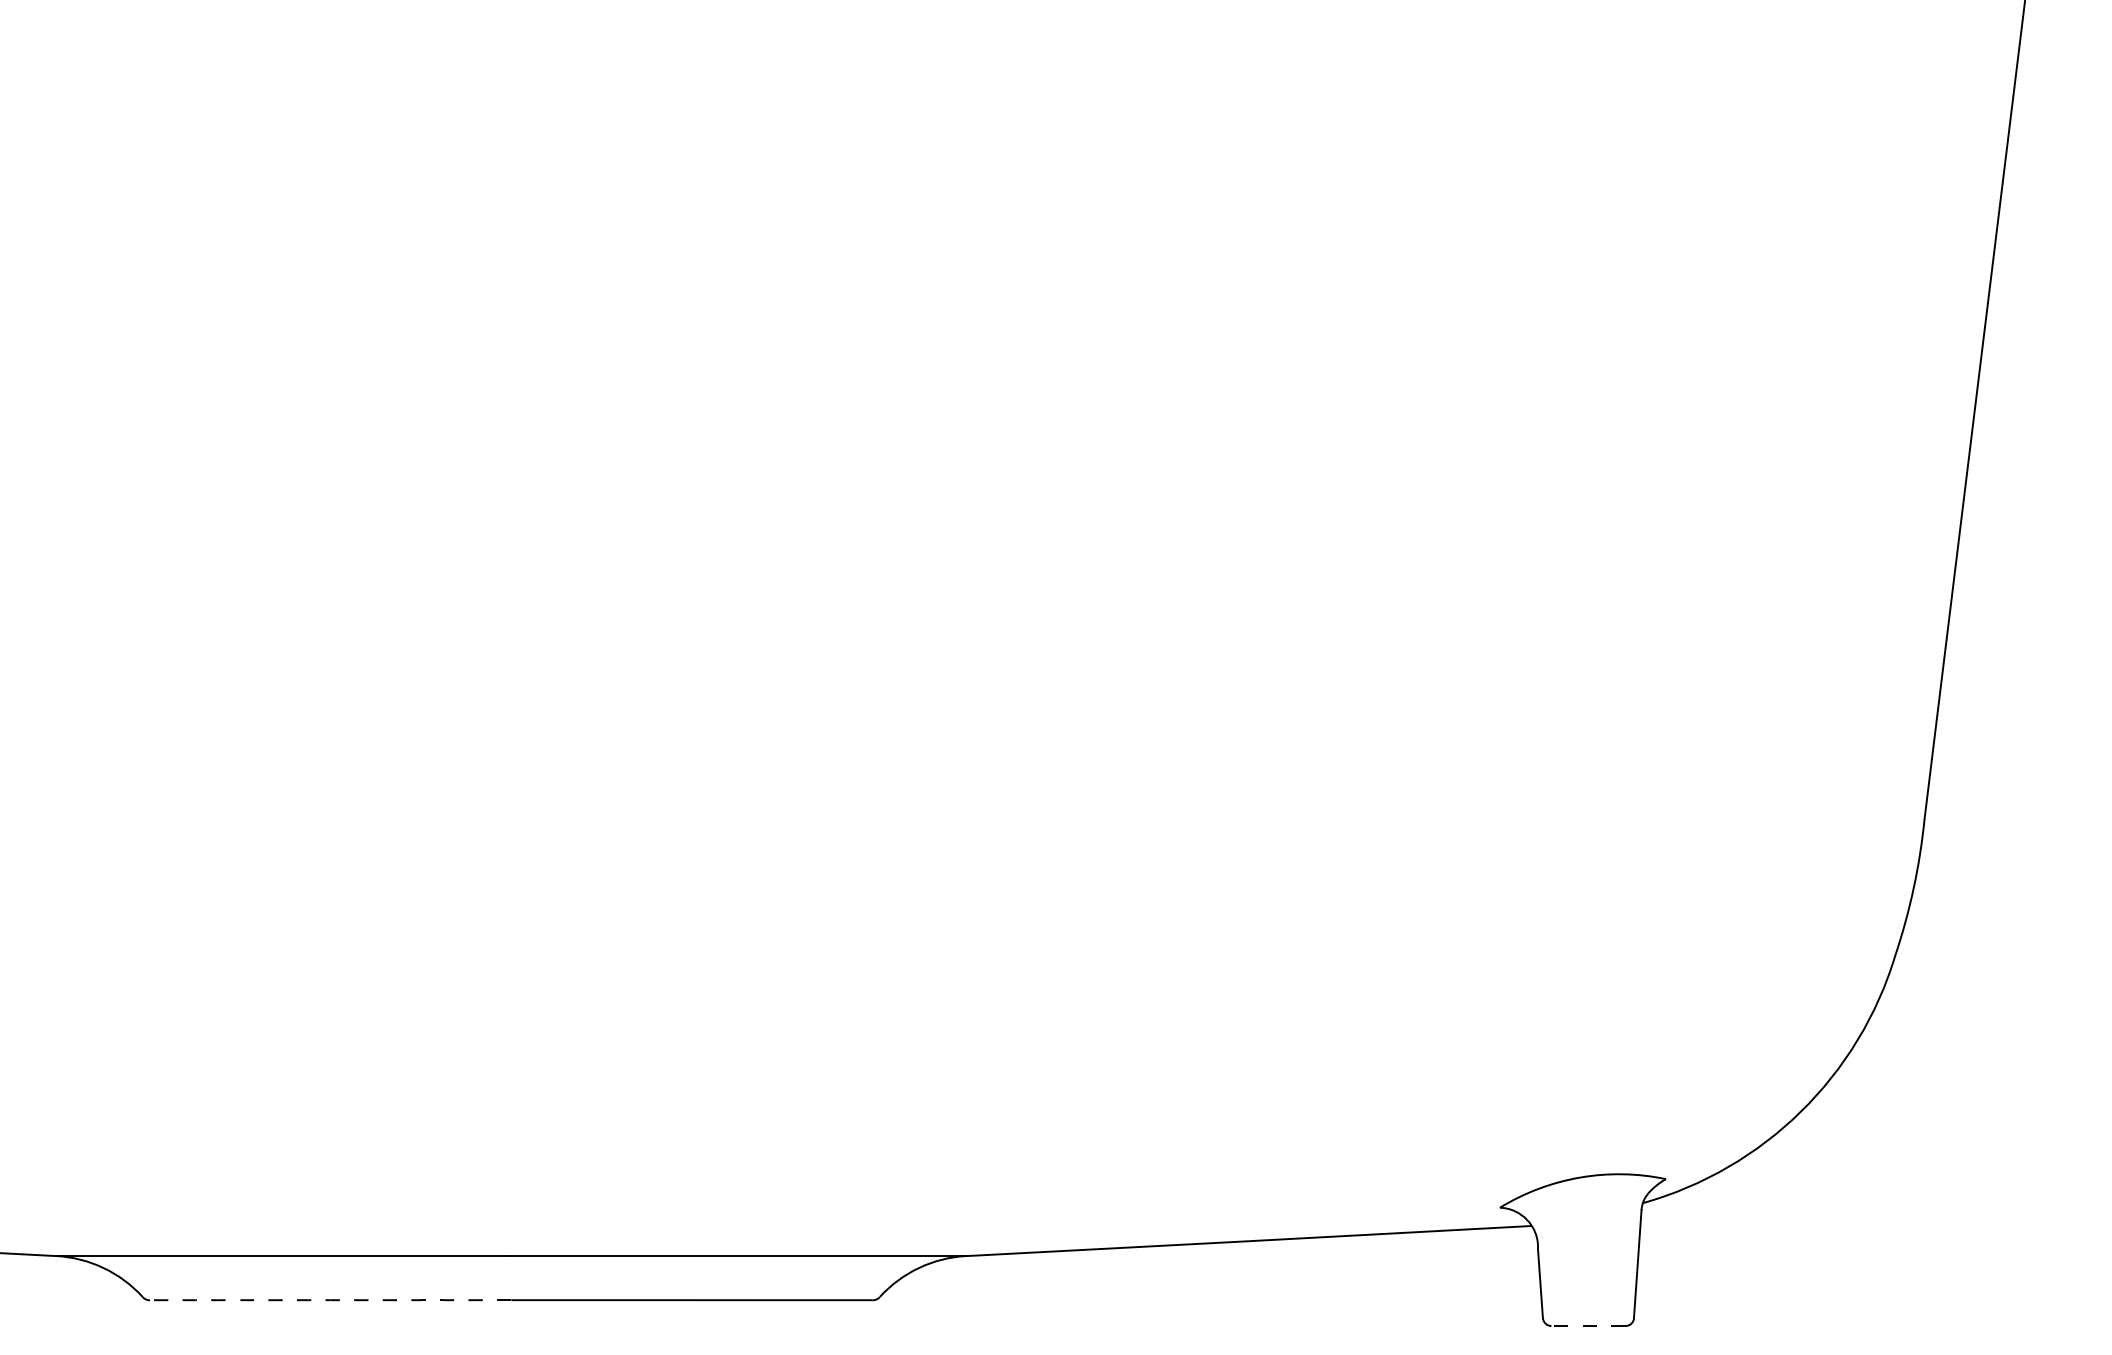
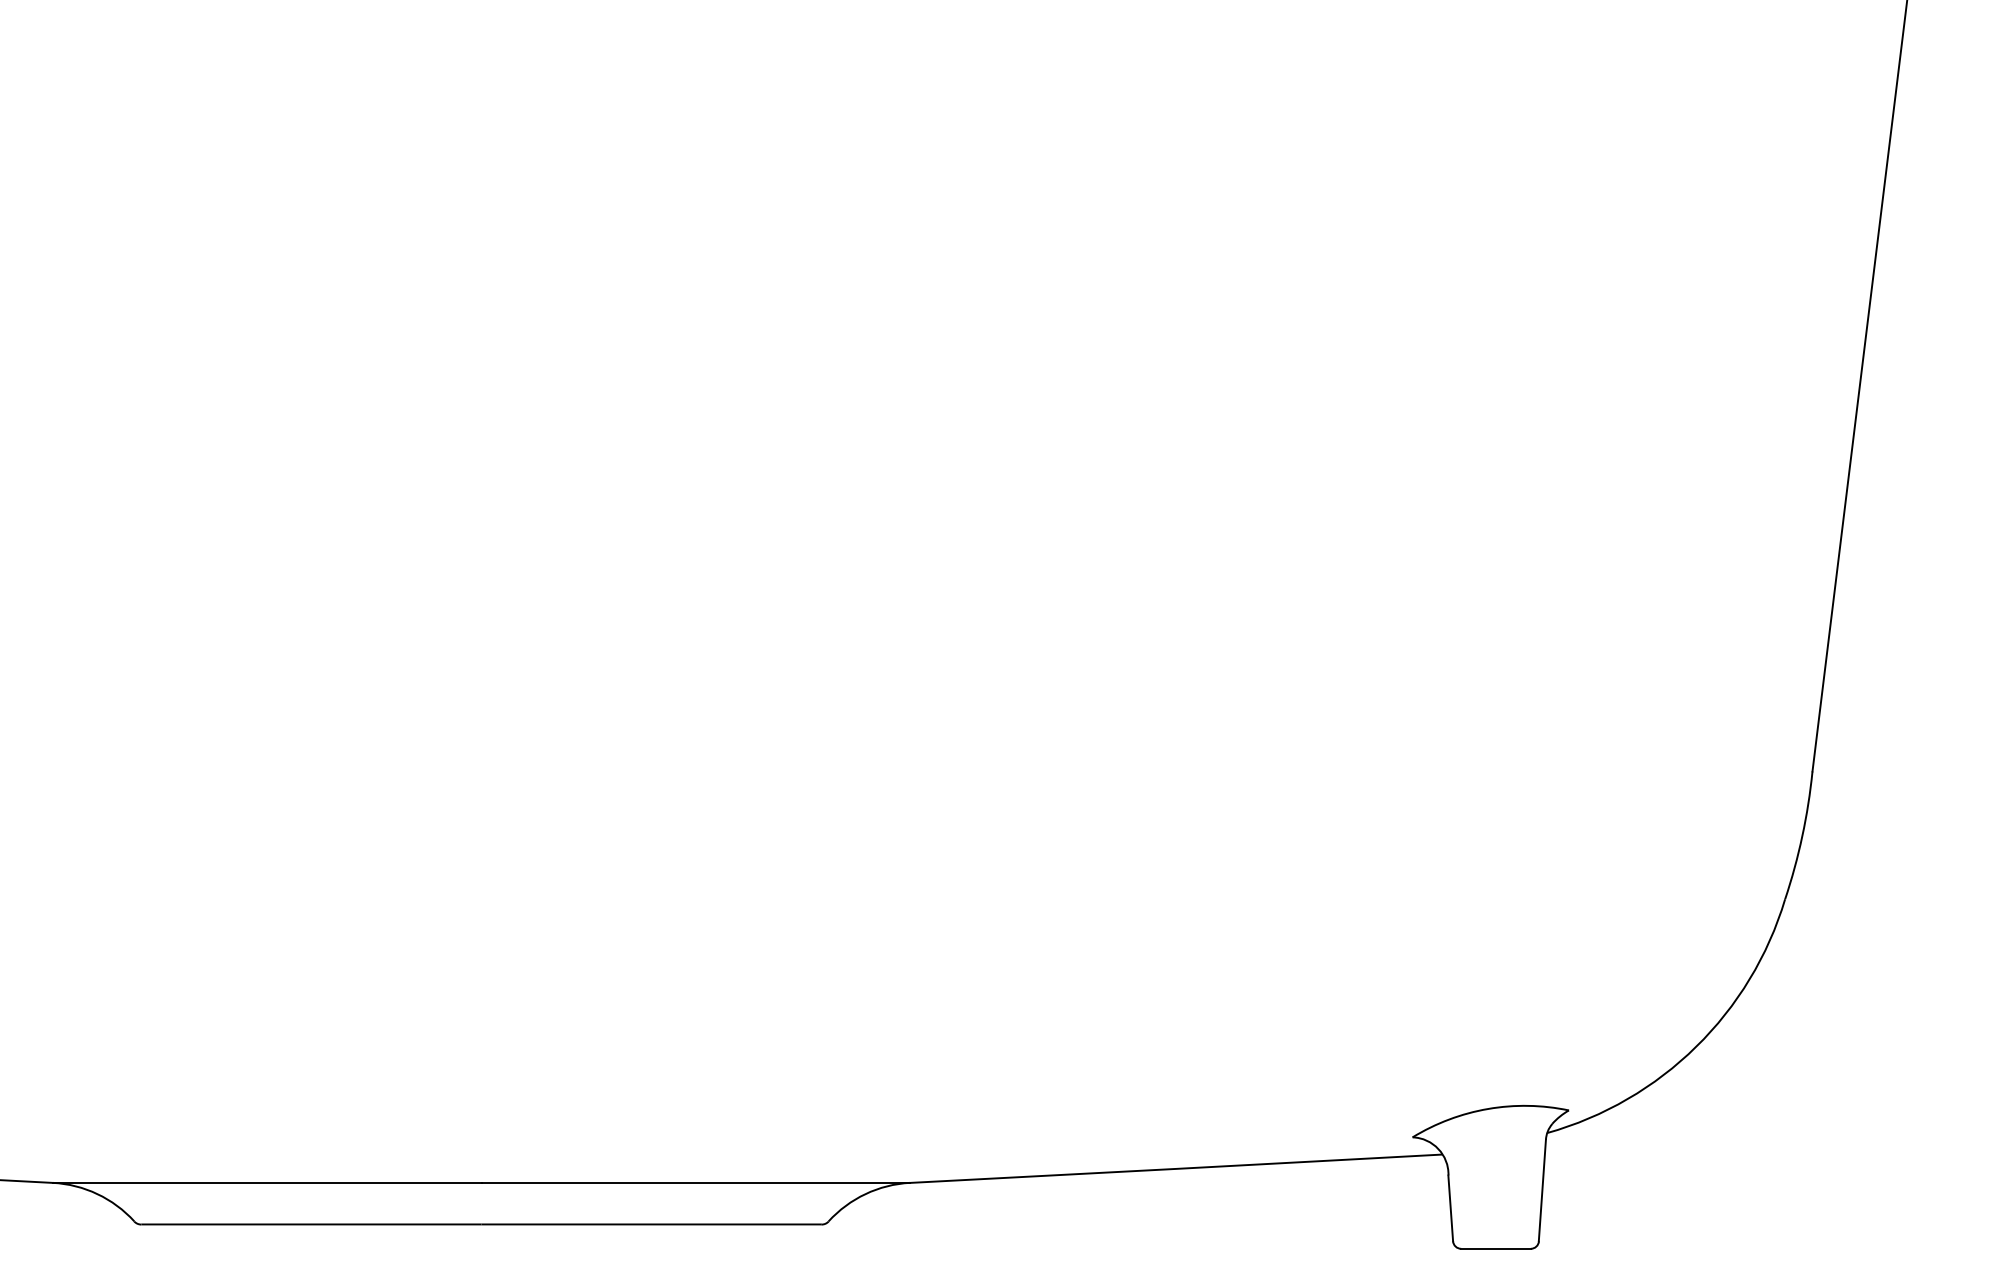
arc: (330, 1300) -> (311, 1224), dashed -> solid
line: (1589, 1325) -> (1496, 1248), dashed -> solid

